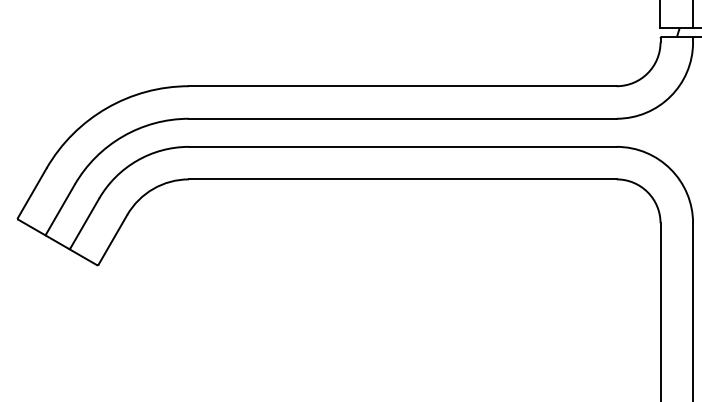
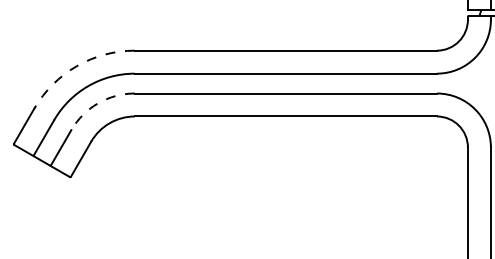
arc: (106, 108) -> (76, 66), solid -> dashed
arc: (137, 160) -> (98, 103), solid -> dashed

